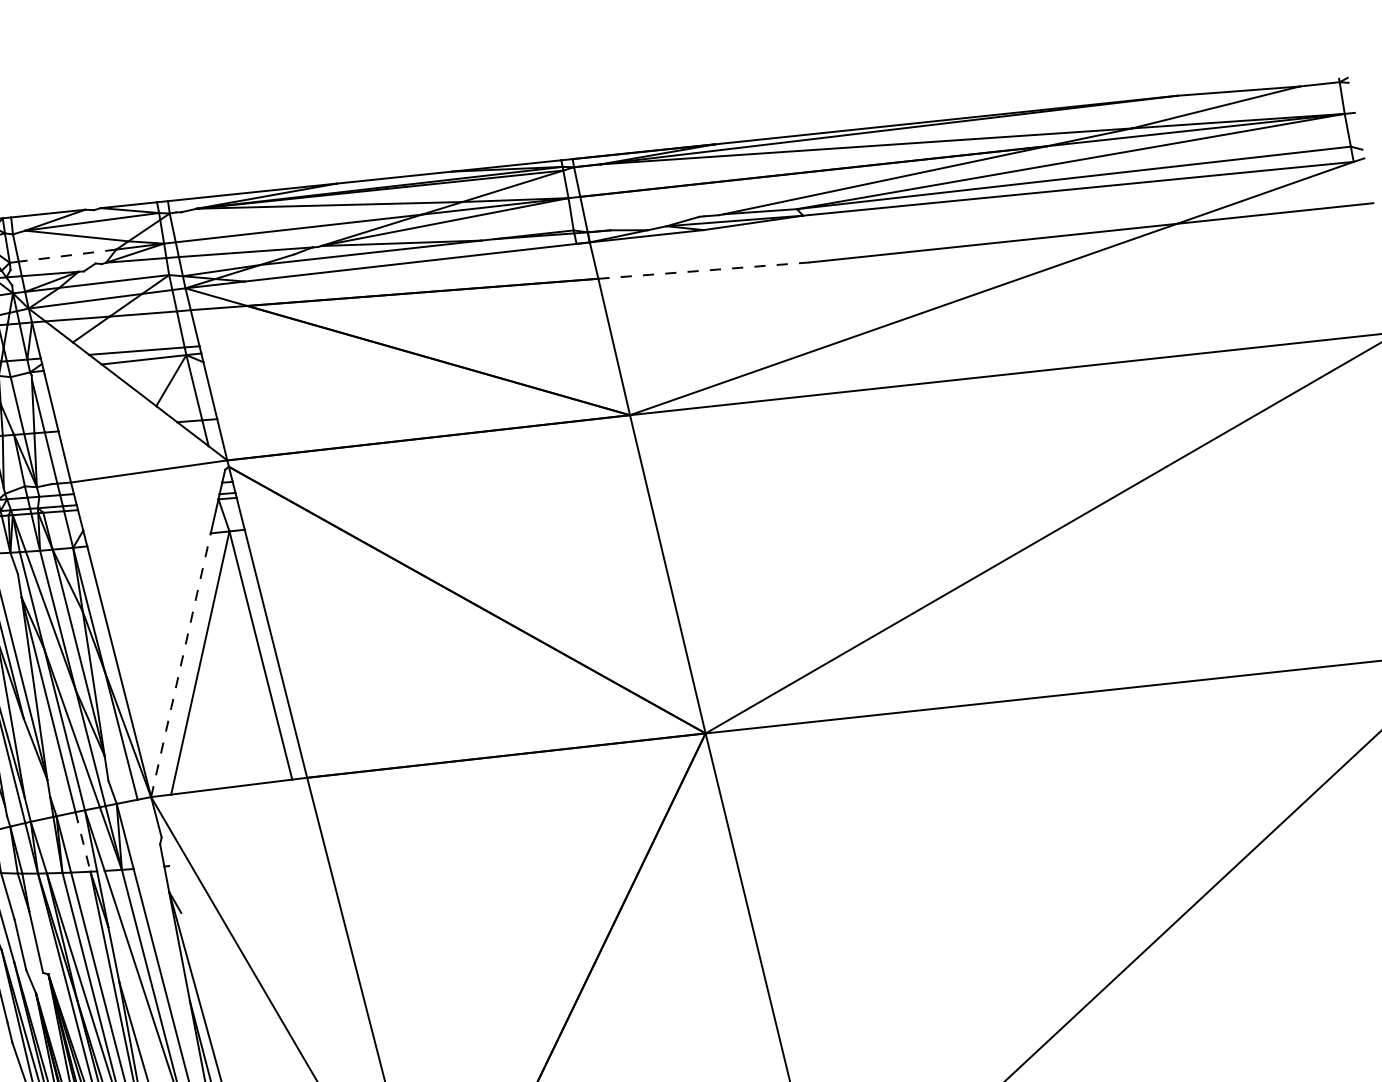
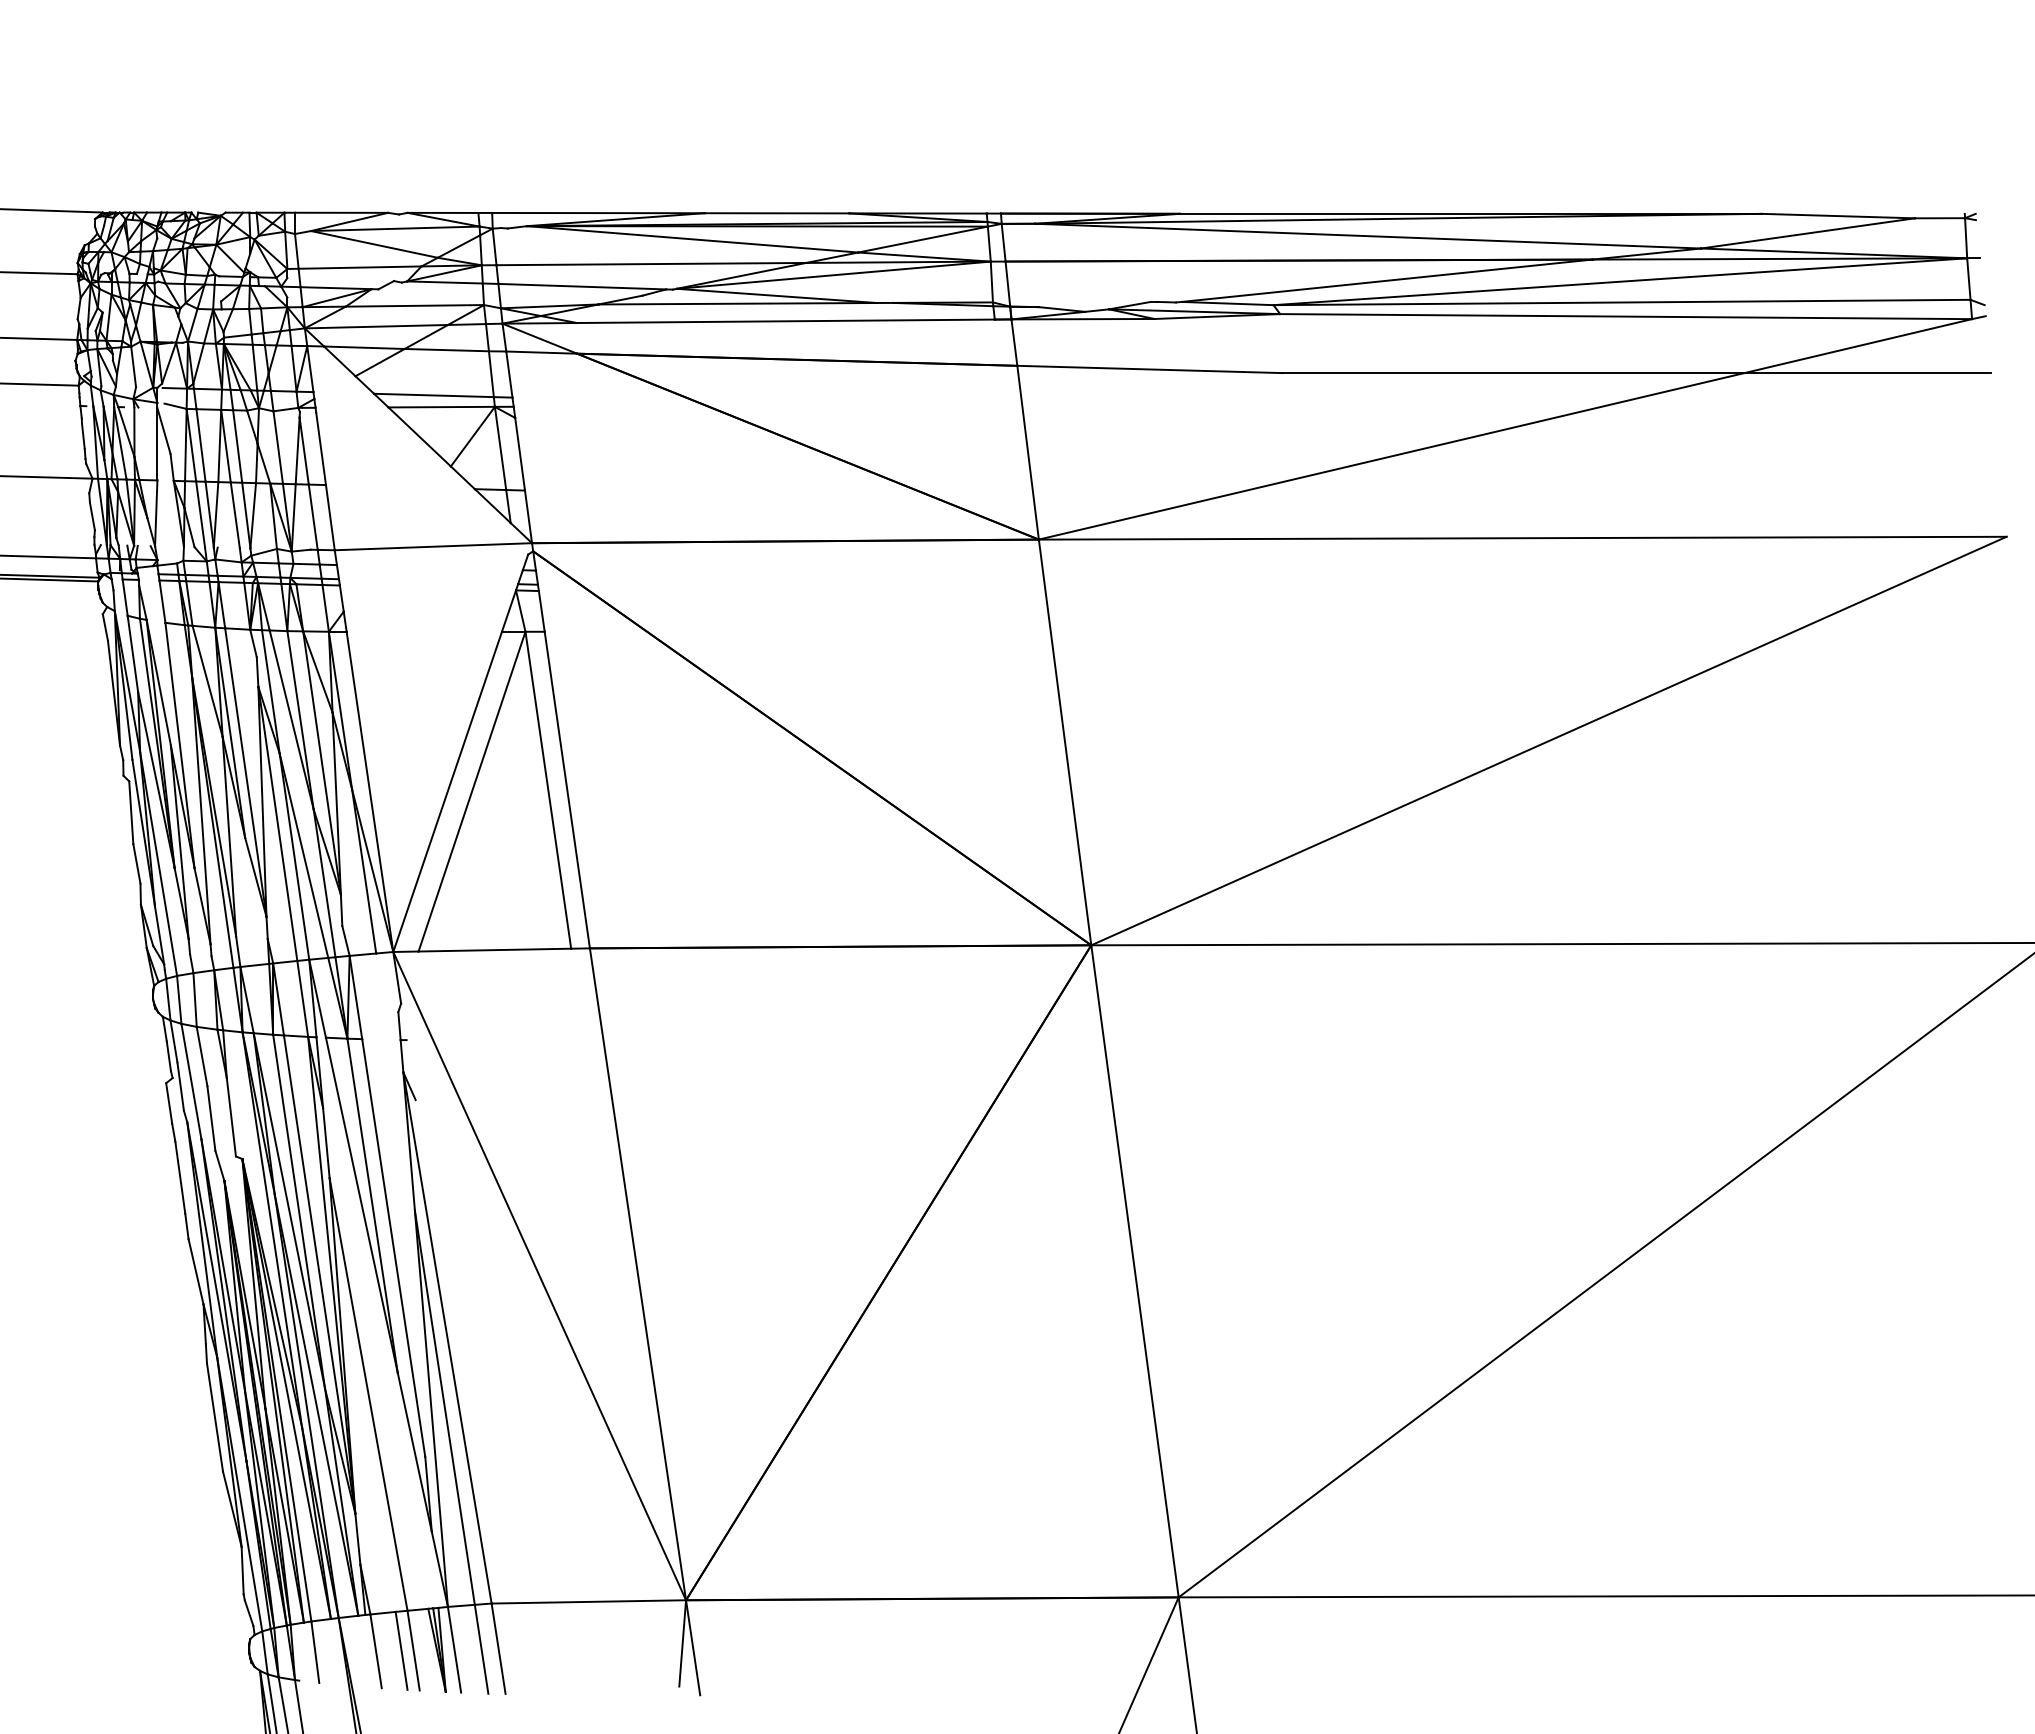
line: (67, 255) -> (359, 267), dashed -> solid
line: (703, 270) -> (1149, 369), dashed -> solid
line: (180, 664) -> (447, 791), dashed -> solid
line: (82, 842) -> (302, 999), dashed -> solid

